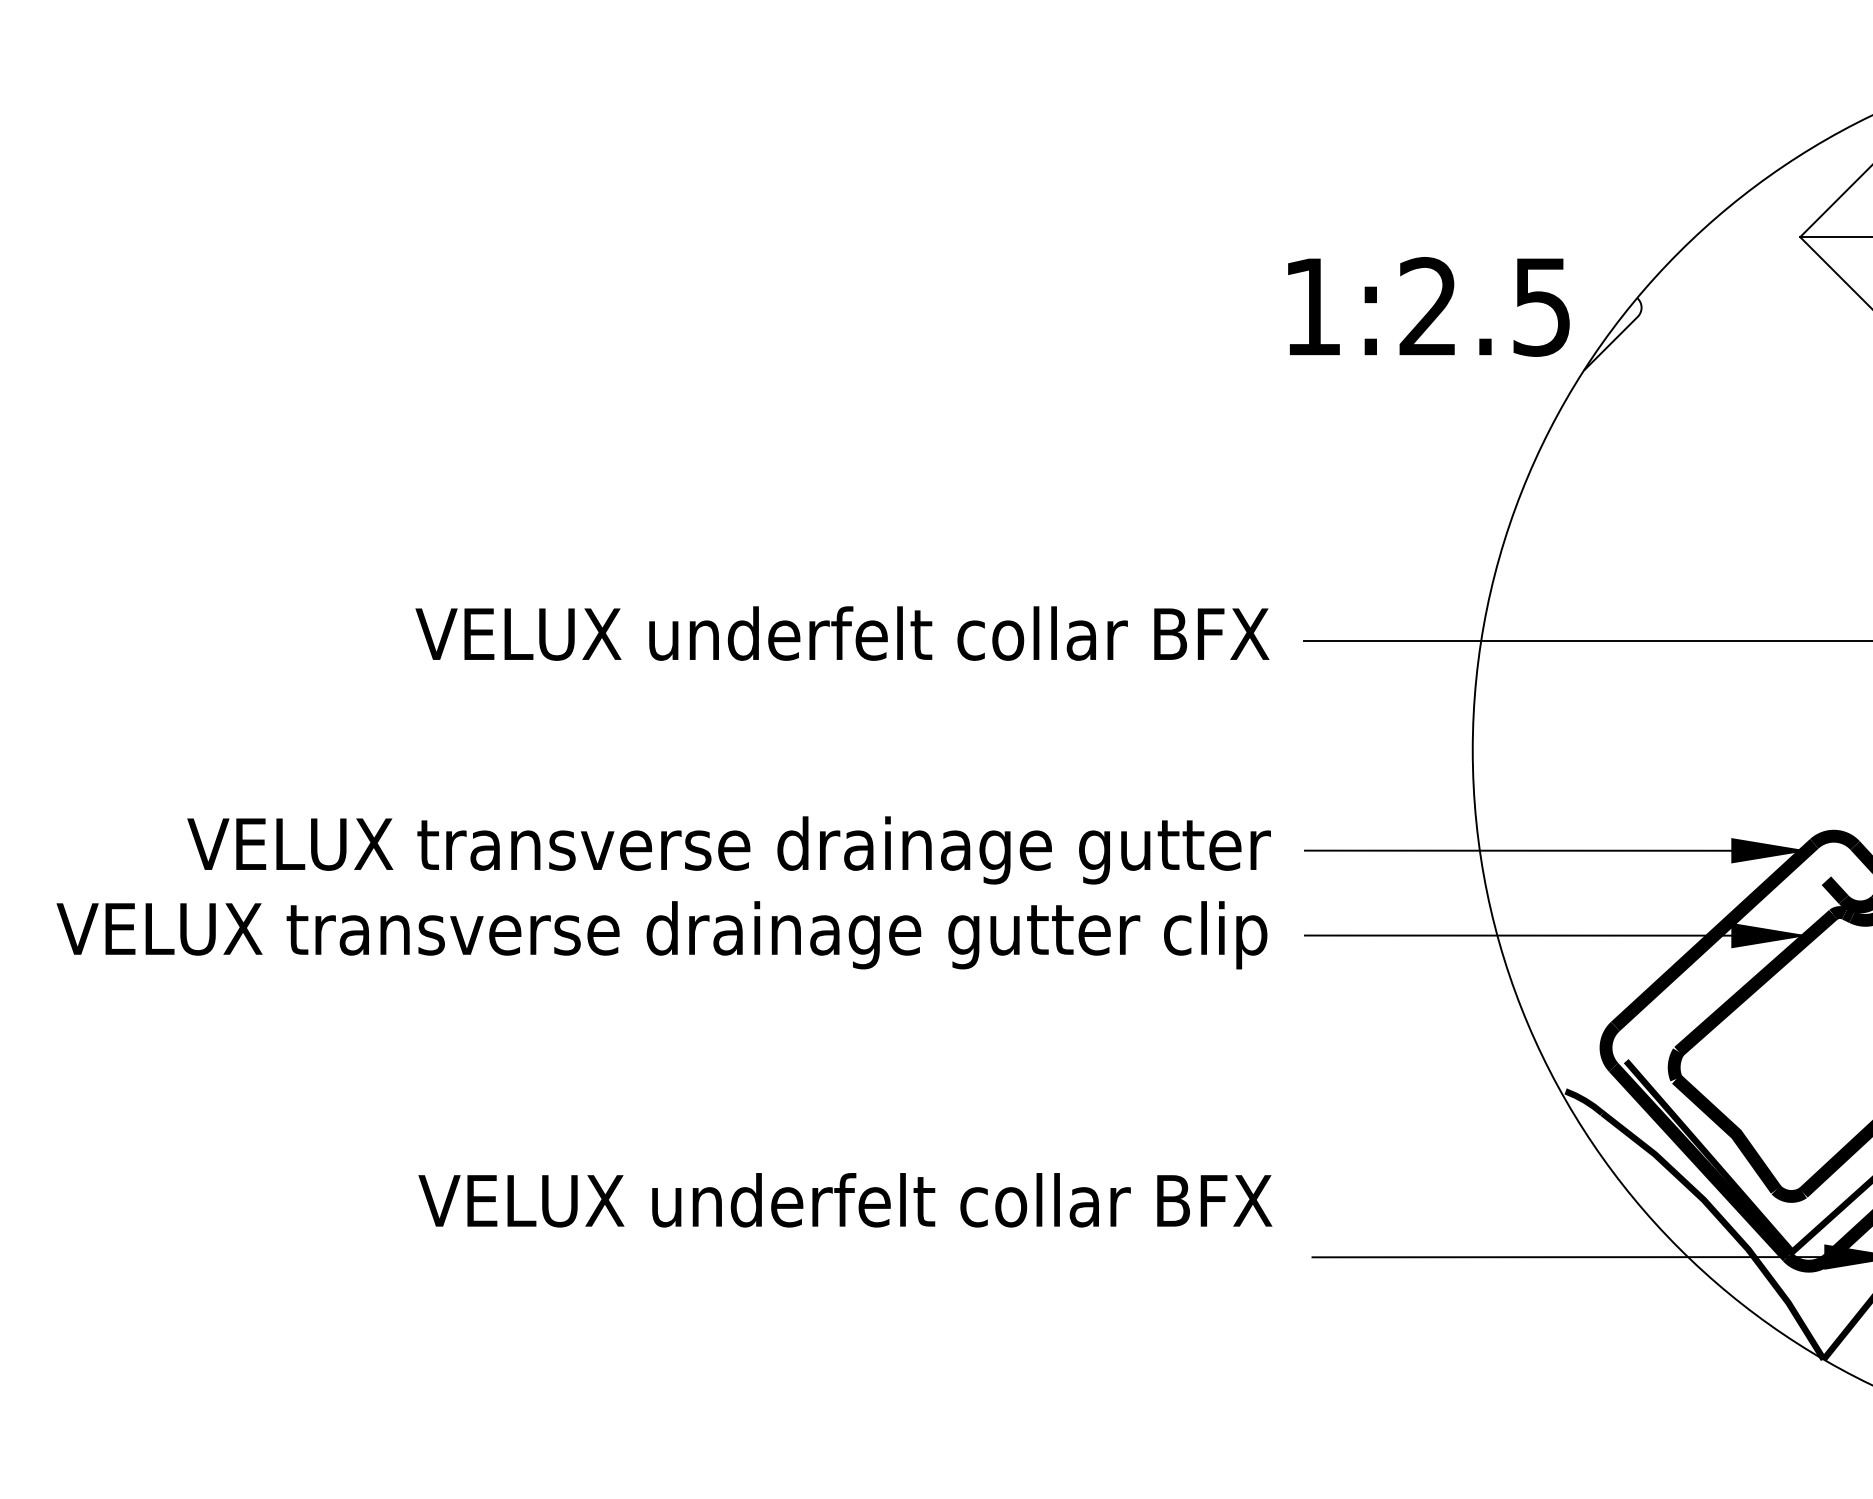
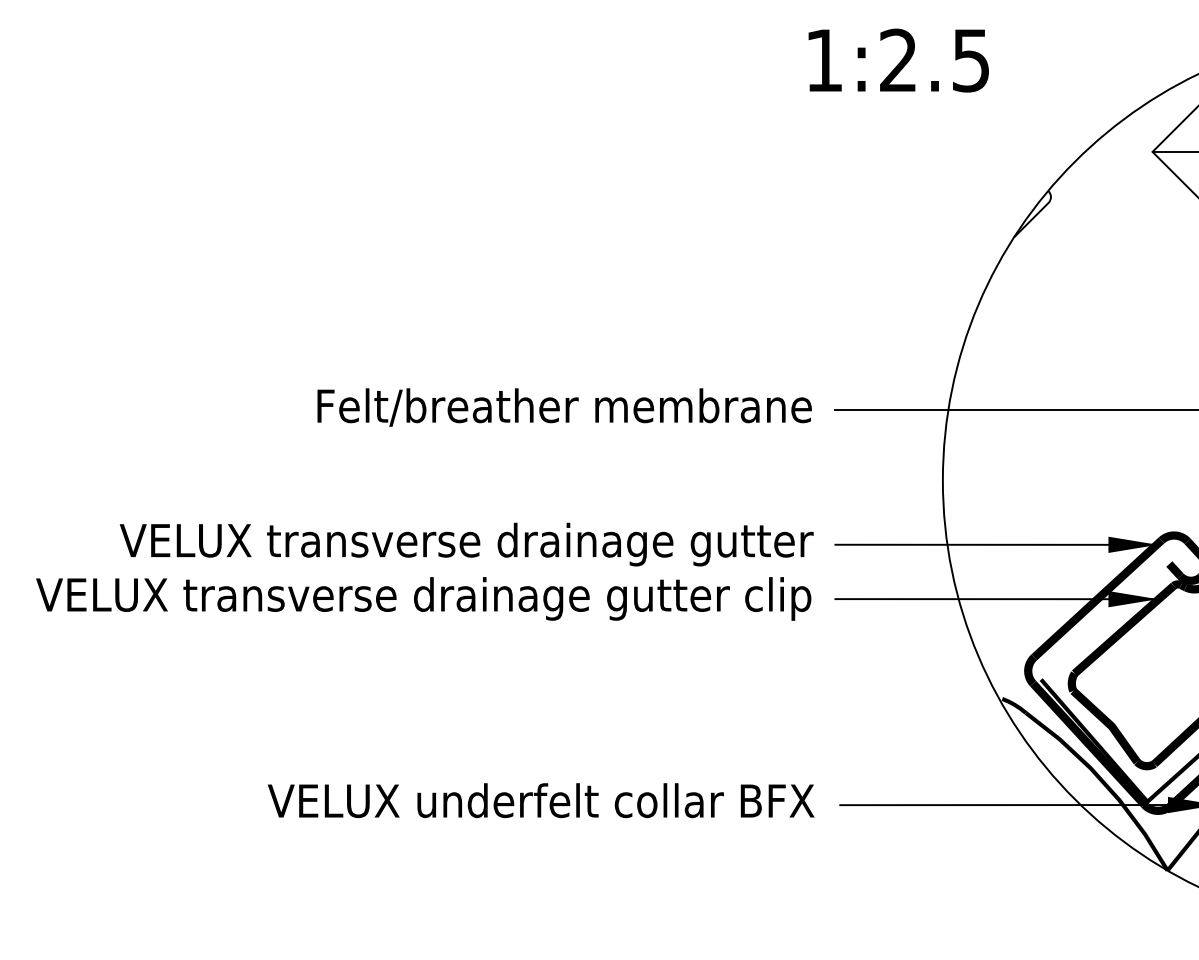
text: (1428, 306) -> (898, 60), moved
text: (842, 636) -> (539, 407), VELUX underfelt collar BFX -> Felt/breather membrane
text: (845, 1200) -> (541, 800), moved

